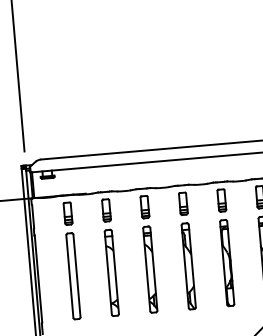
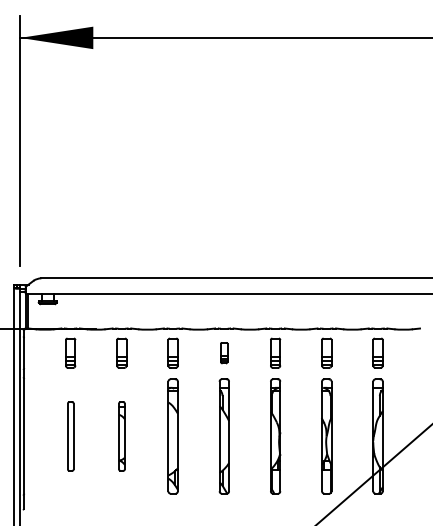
part: (182, 203) -> (223, 352), size x0.7
part: (111, 273) -> (121, 436), size x0.6
part: (73, 276) -> (70, 436), size x0.6

